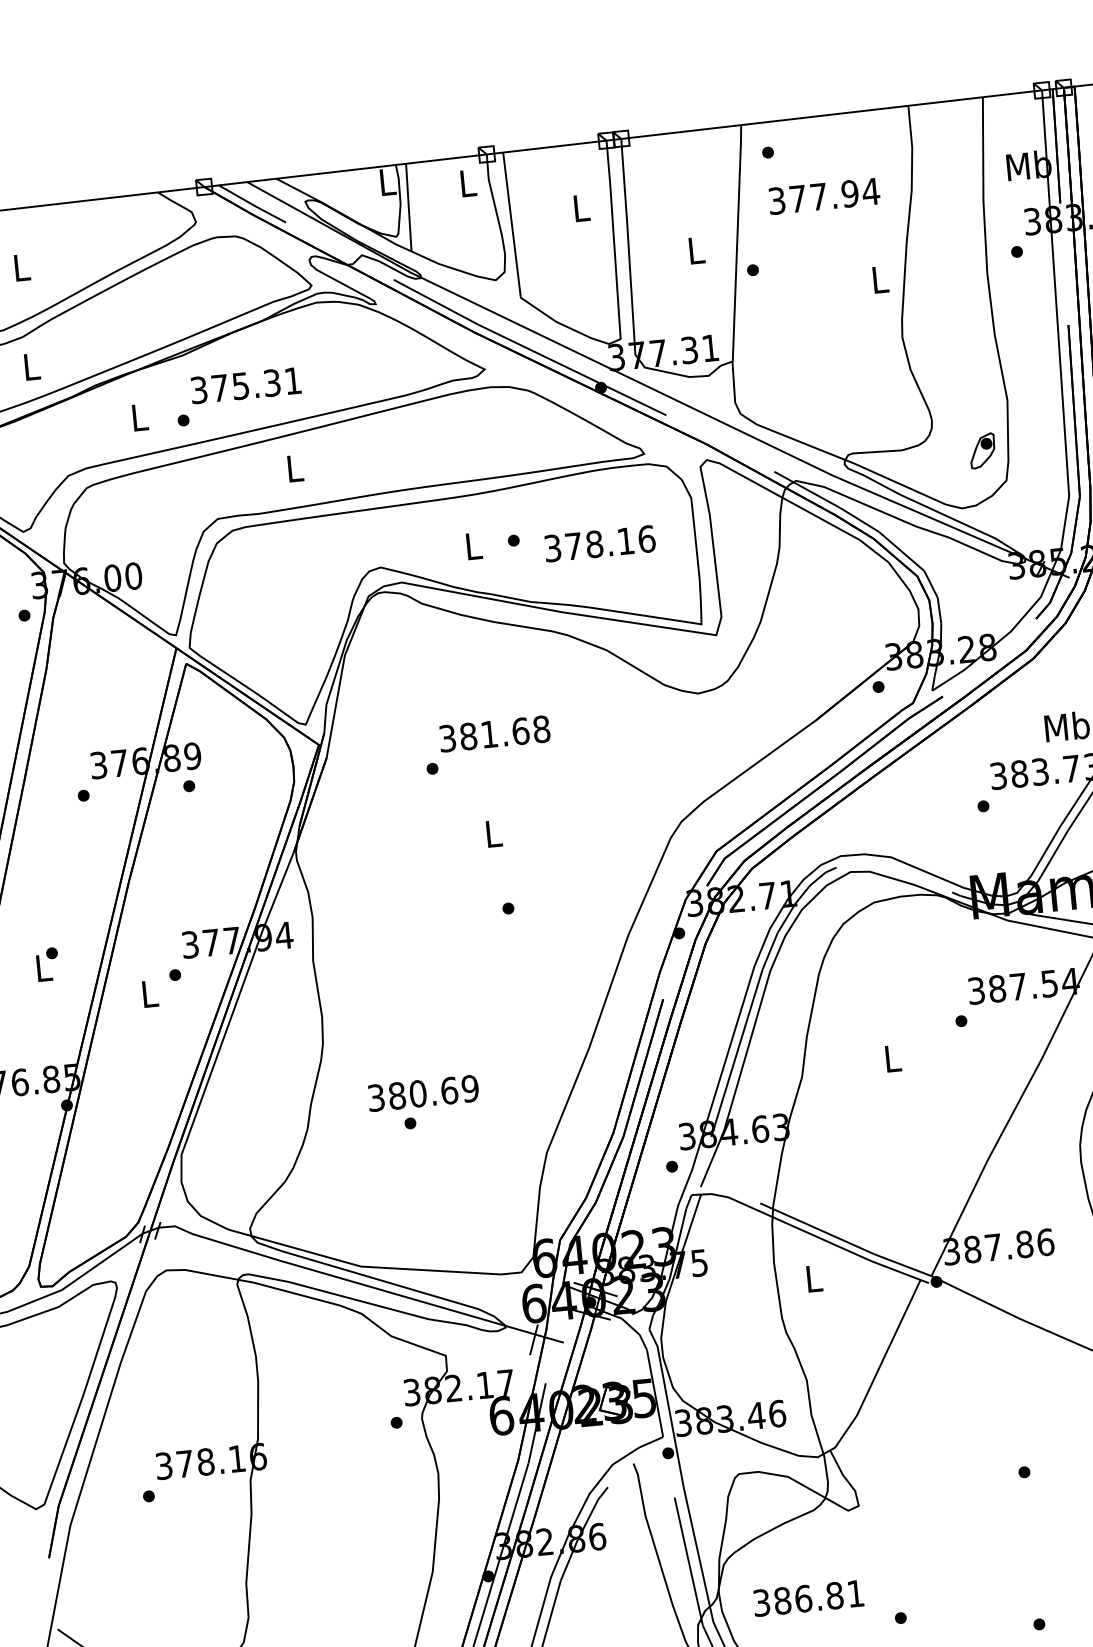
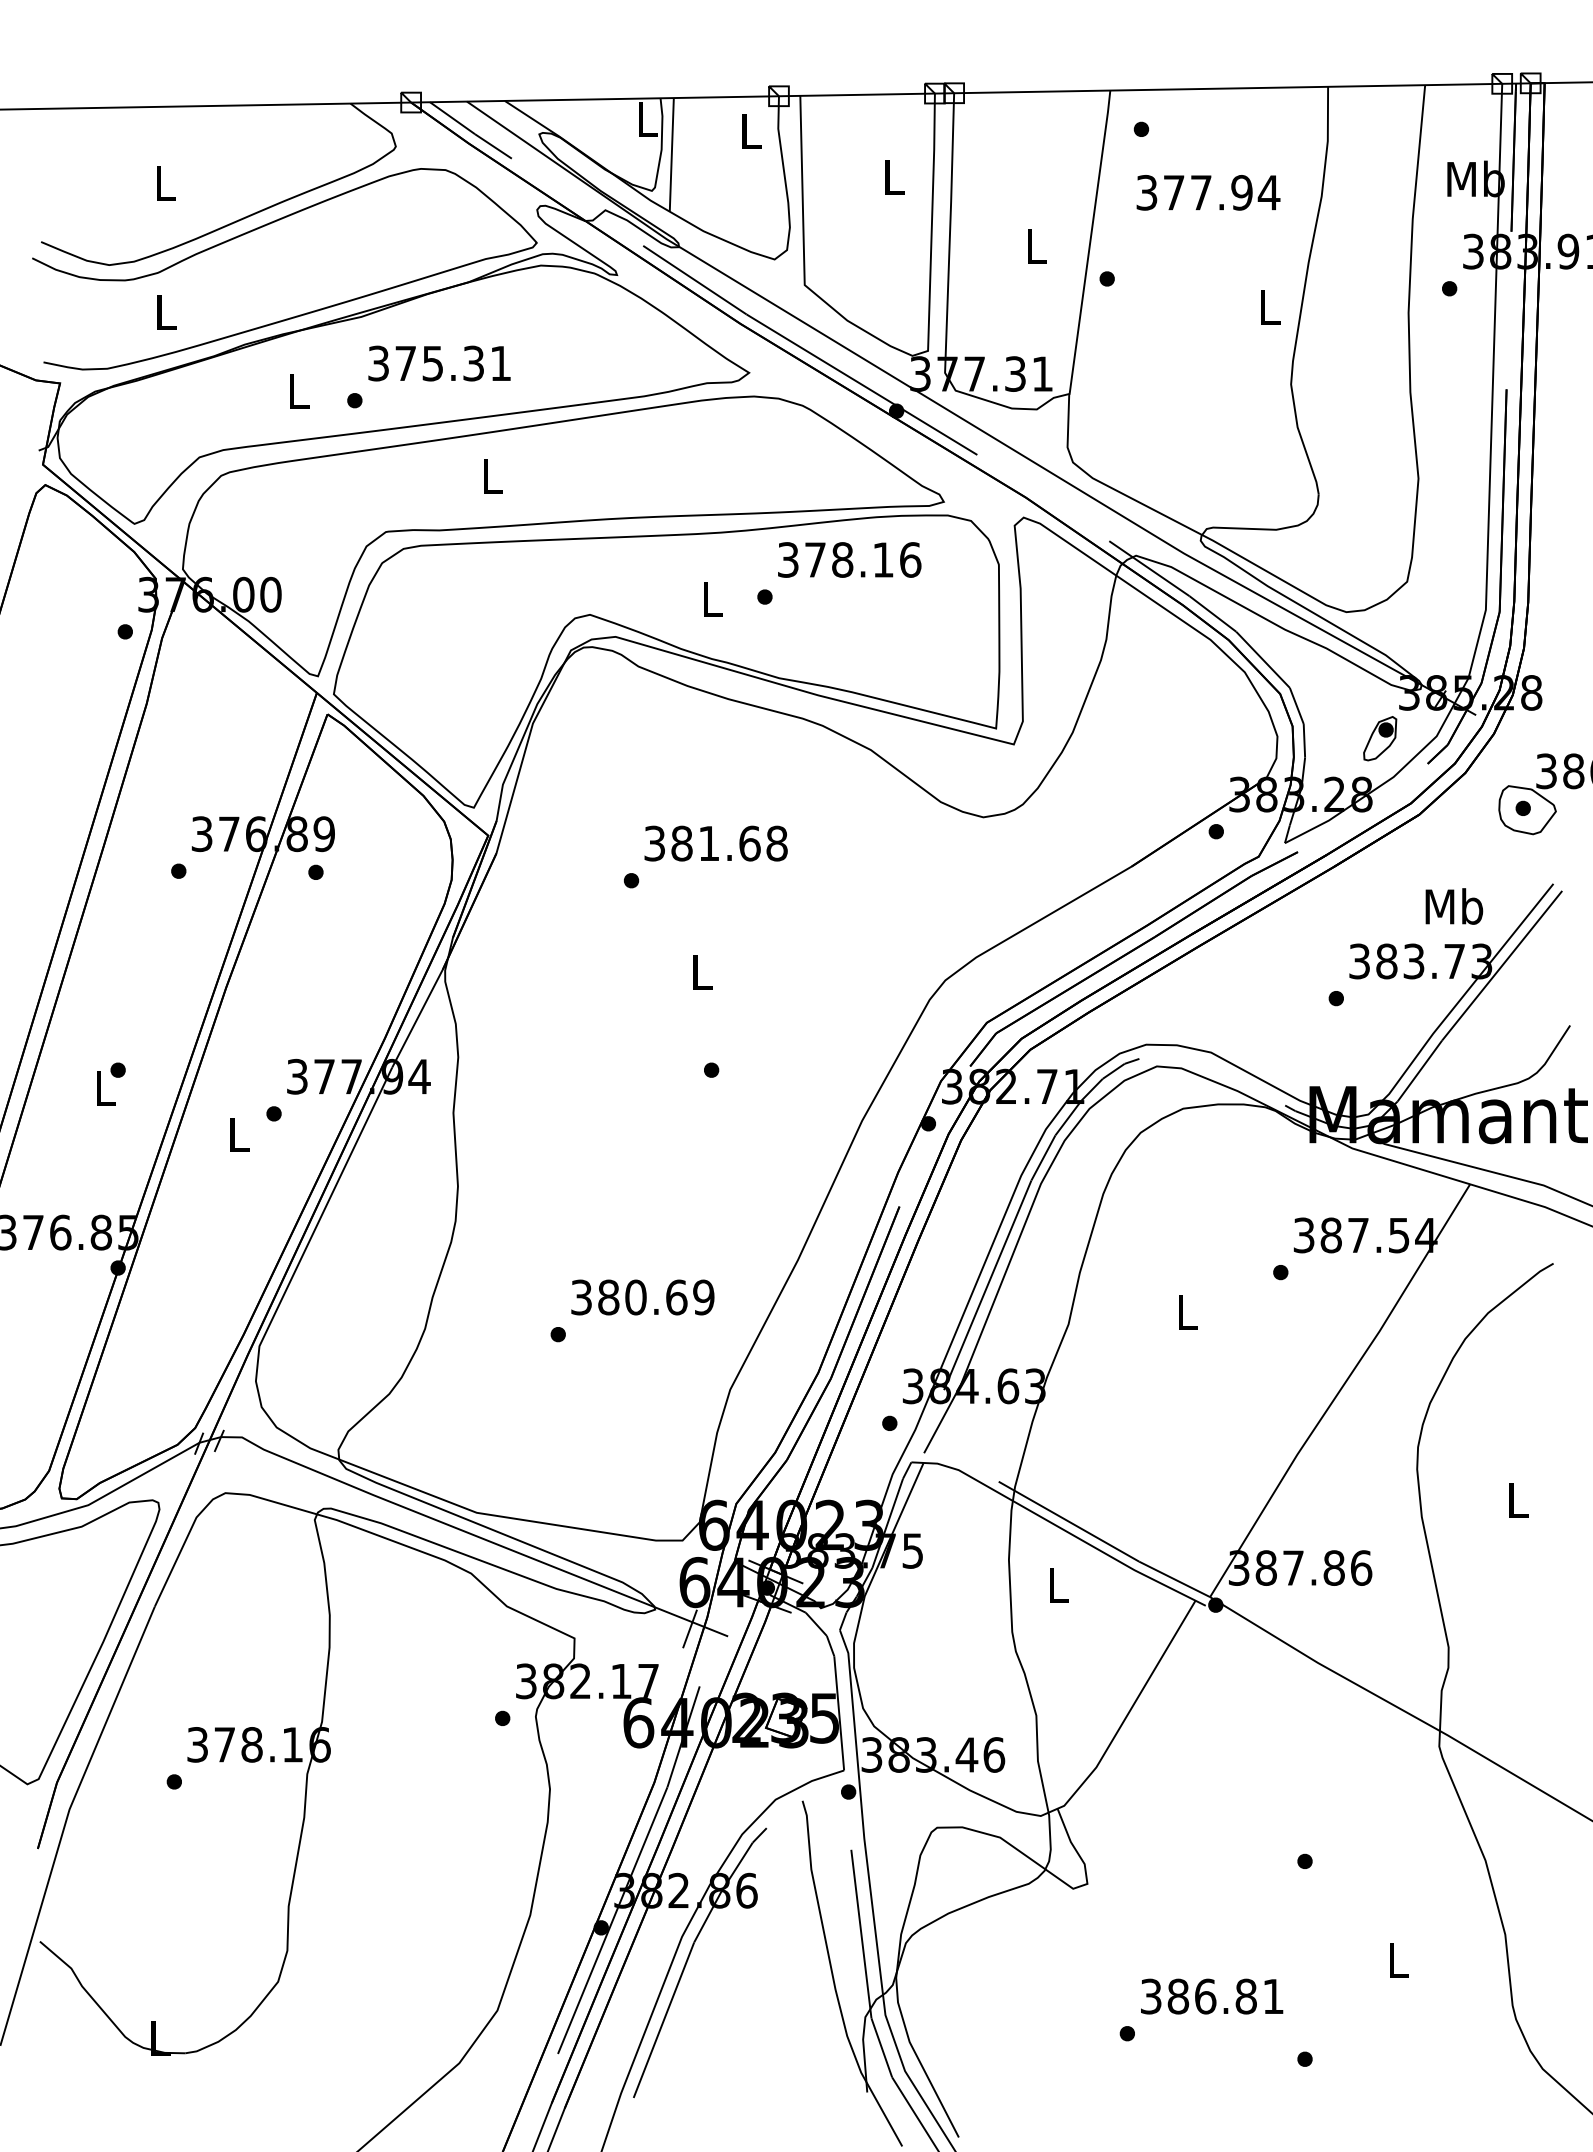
part: (982, 450) -> (1380, 738), moved
text: (599, 543) -> (849, 559), moved
text: (423, 1093) -> (642, 1297), moved
text: (808, 1598) -> (1212, 1996), moved

